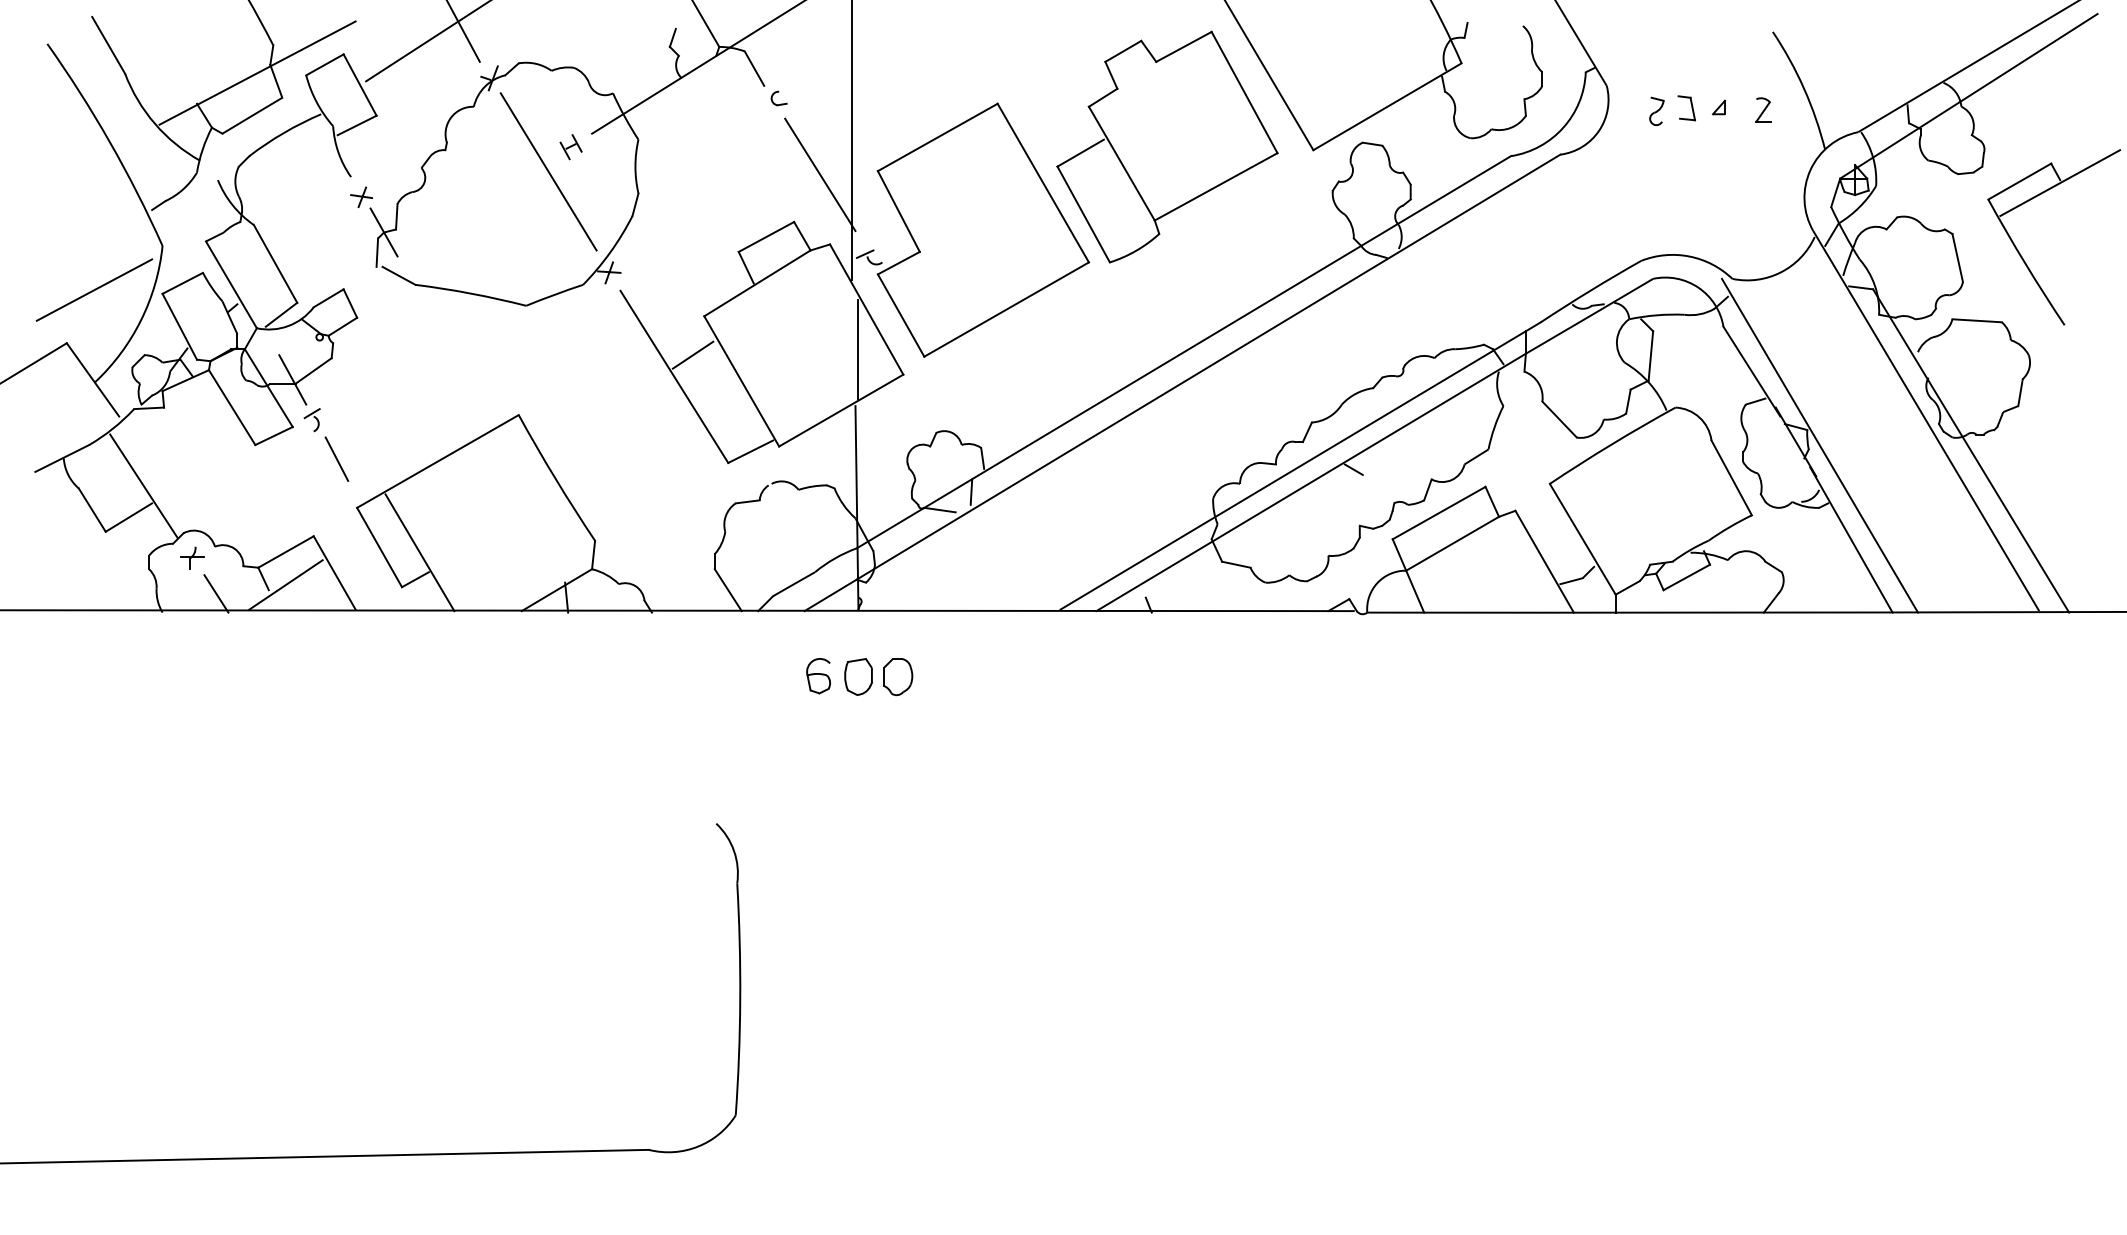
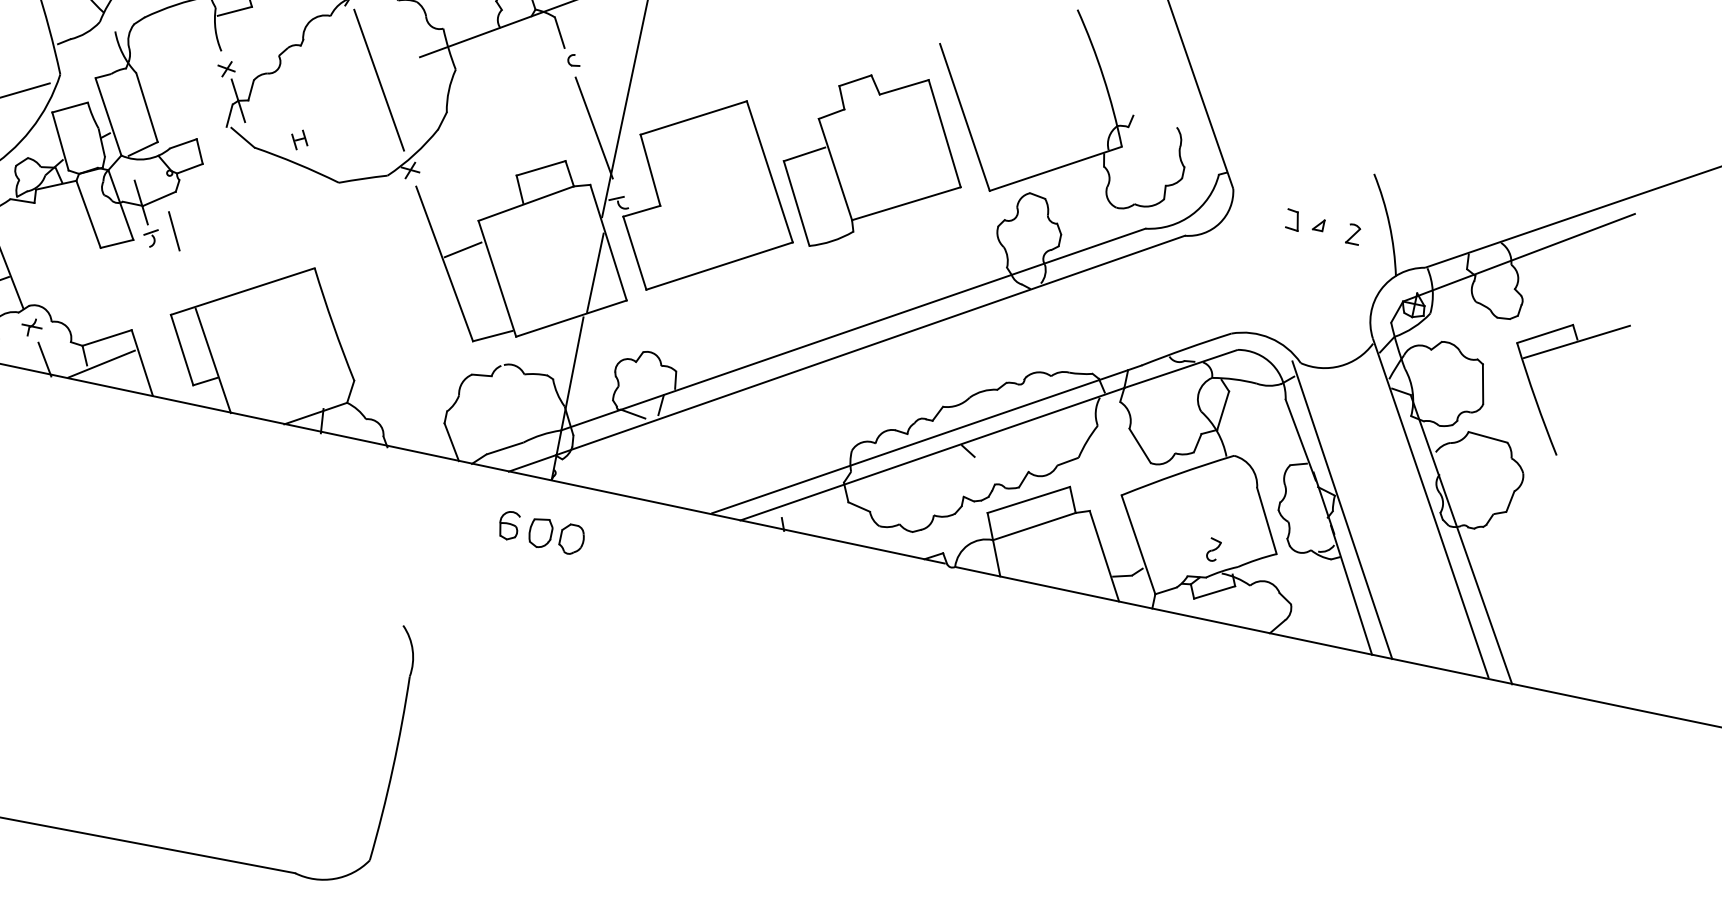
part: (1656, 110) -> (1213, 549), moved
part: (570, 147) -> (299, 140), moved
line: (336, 458) -> (174, 230), moved

